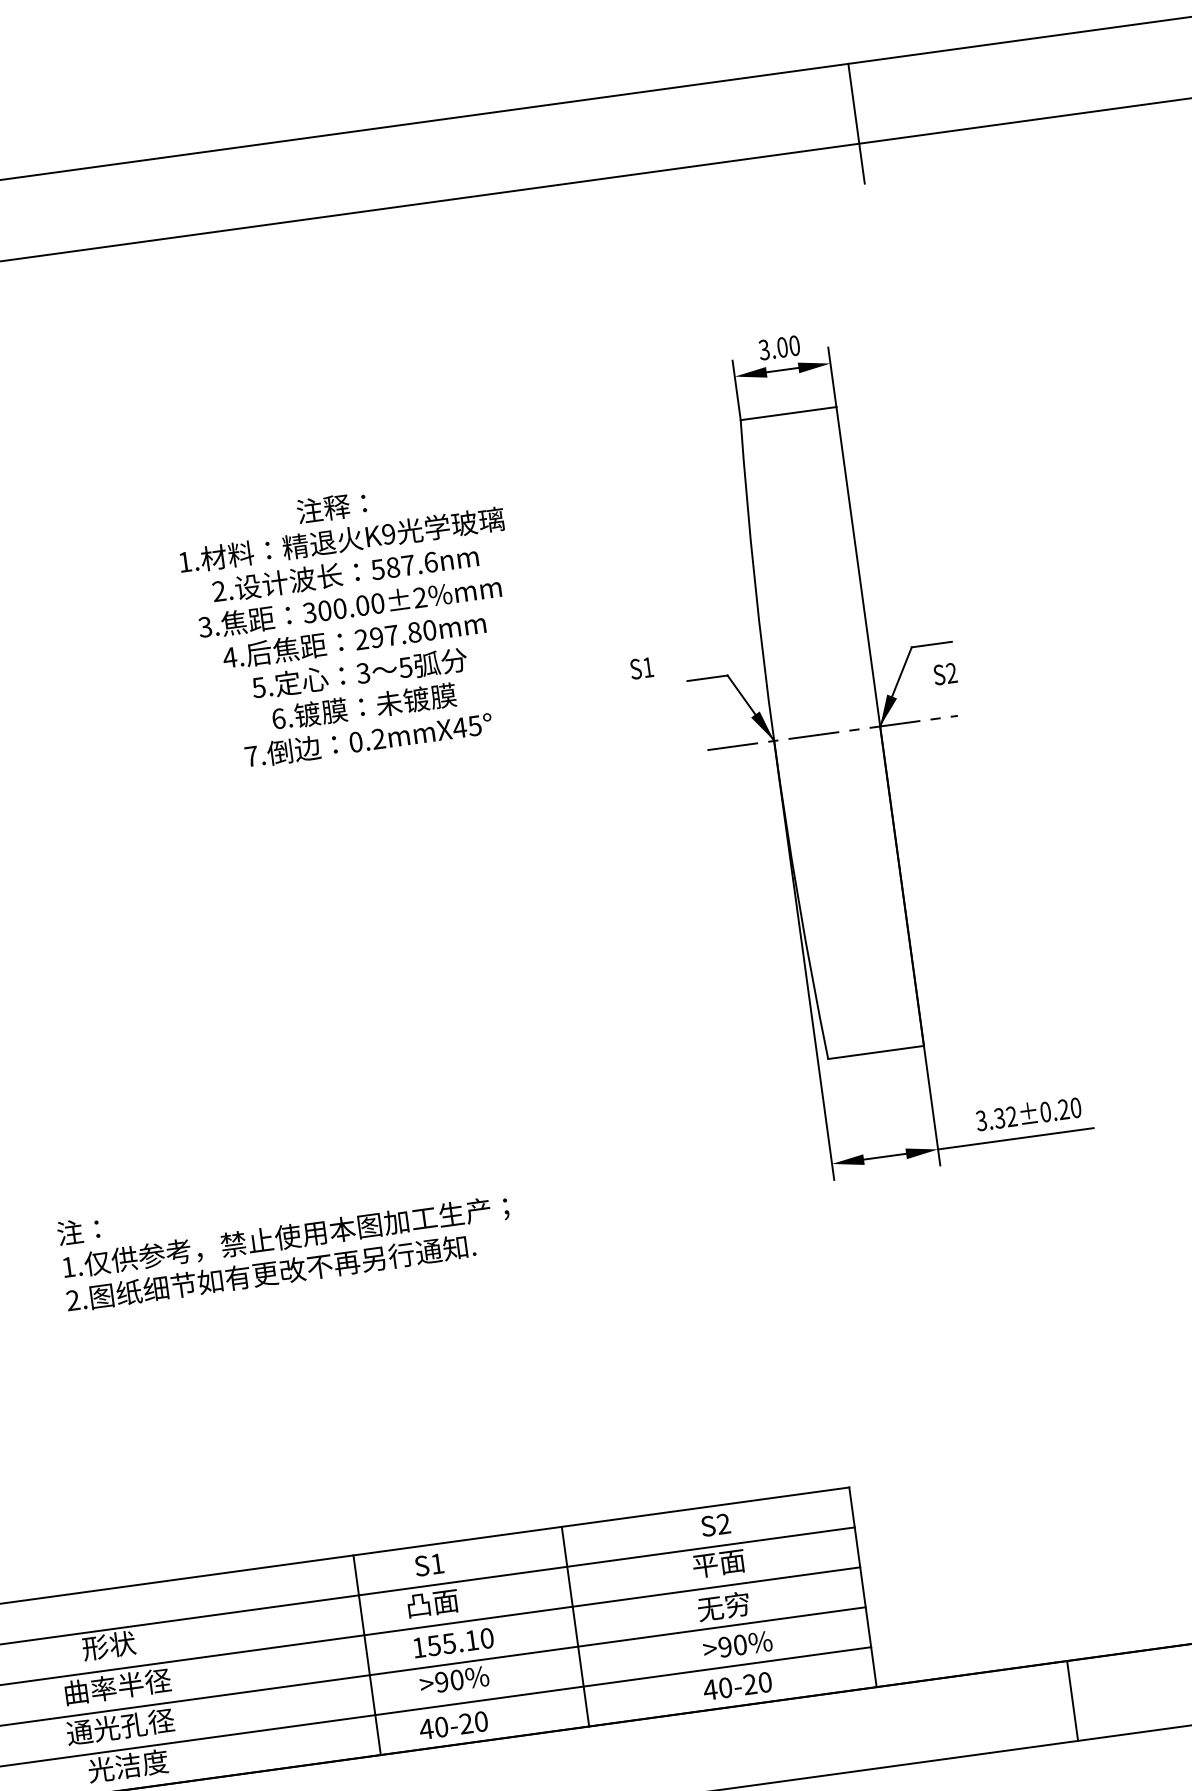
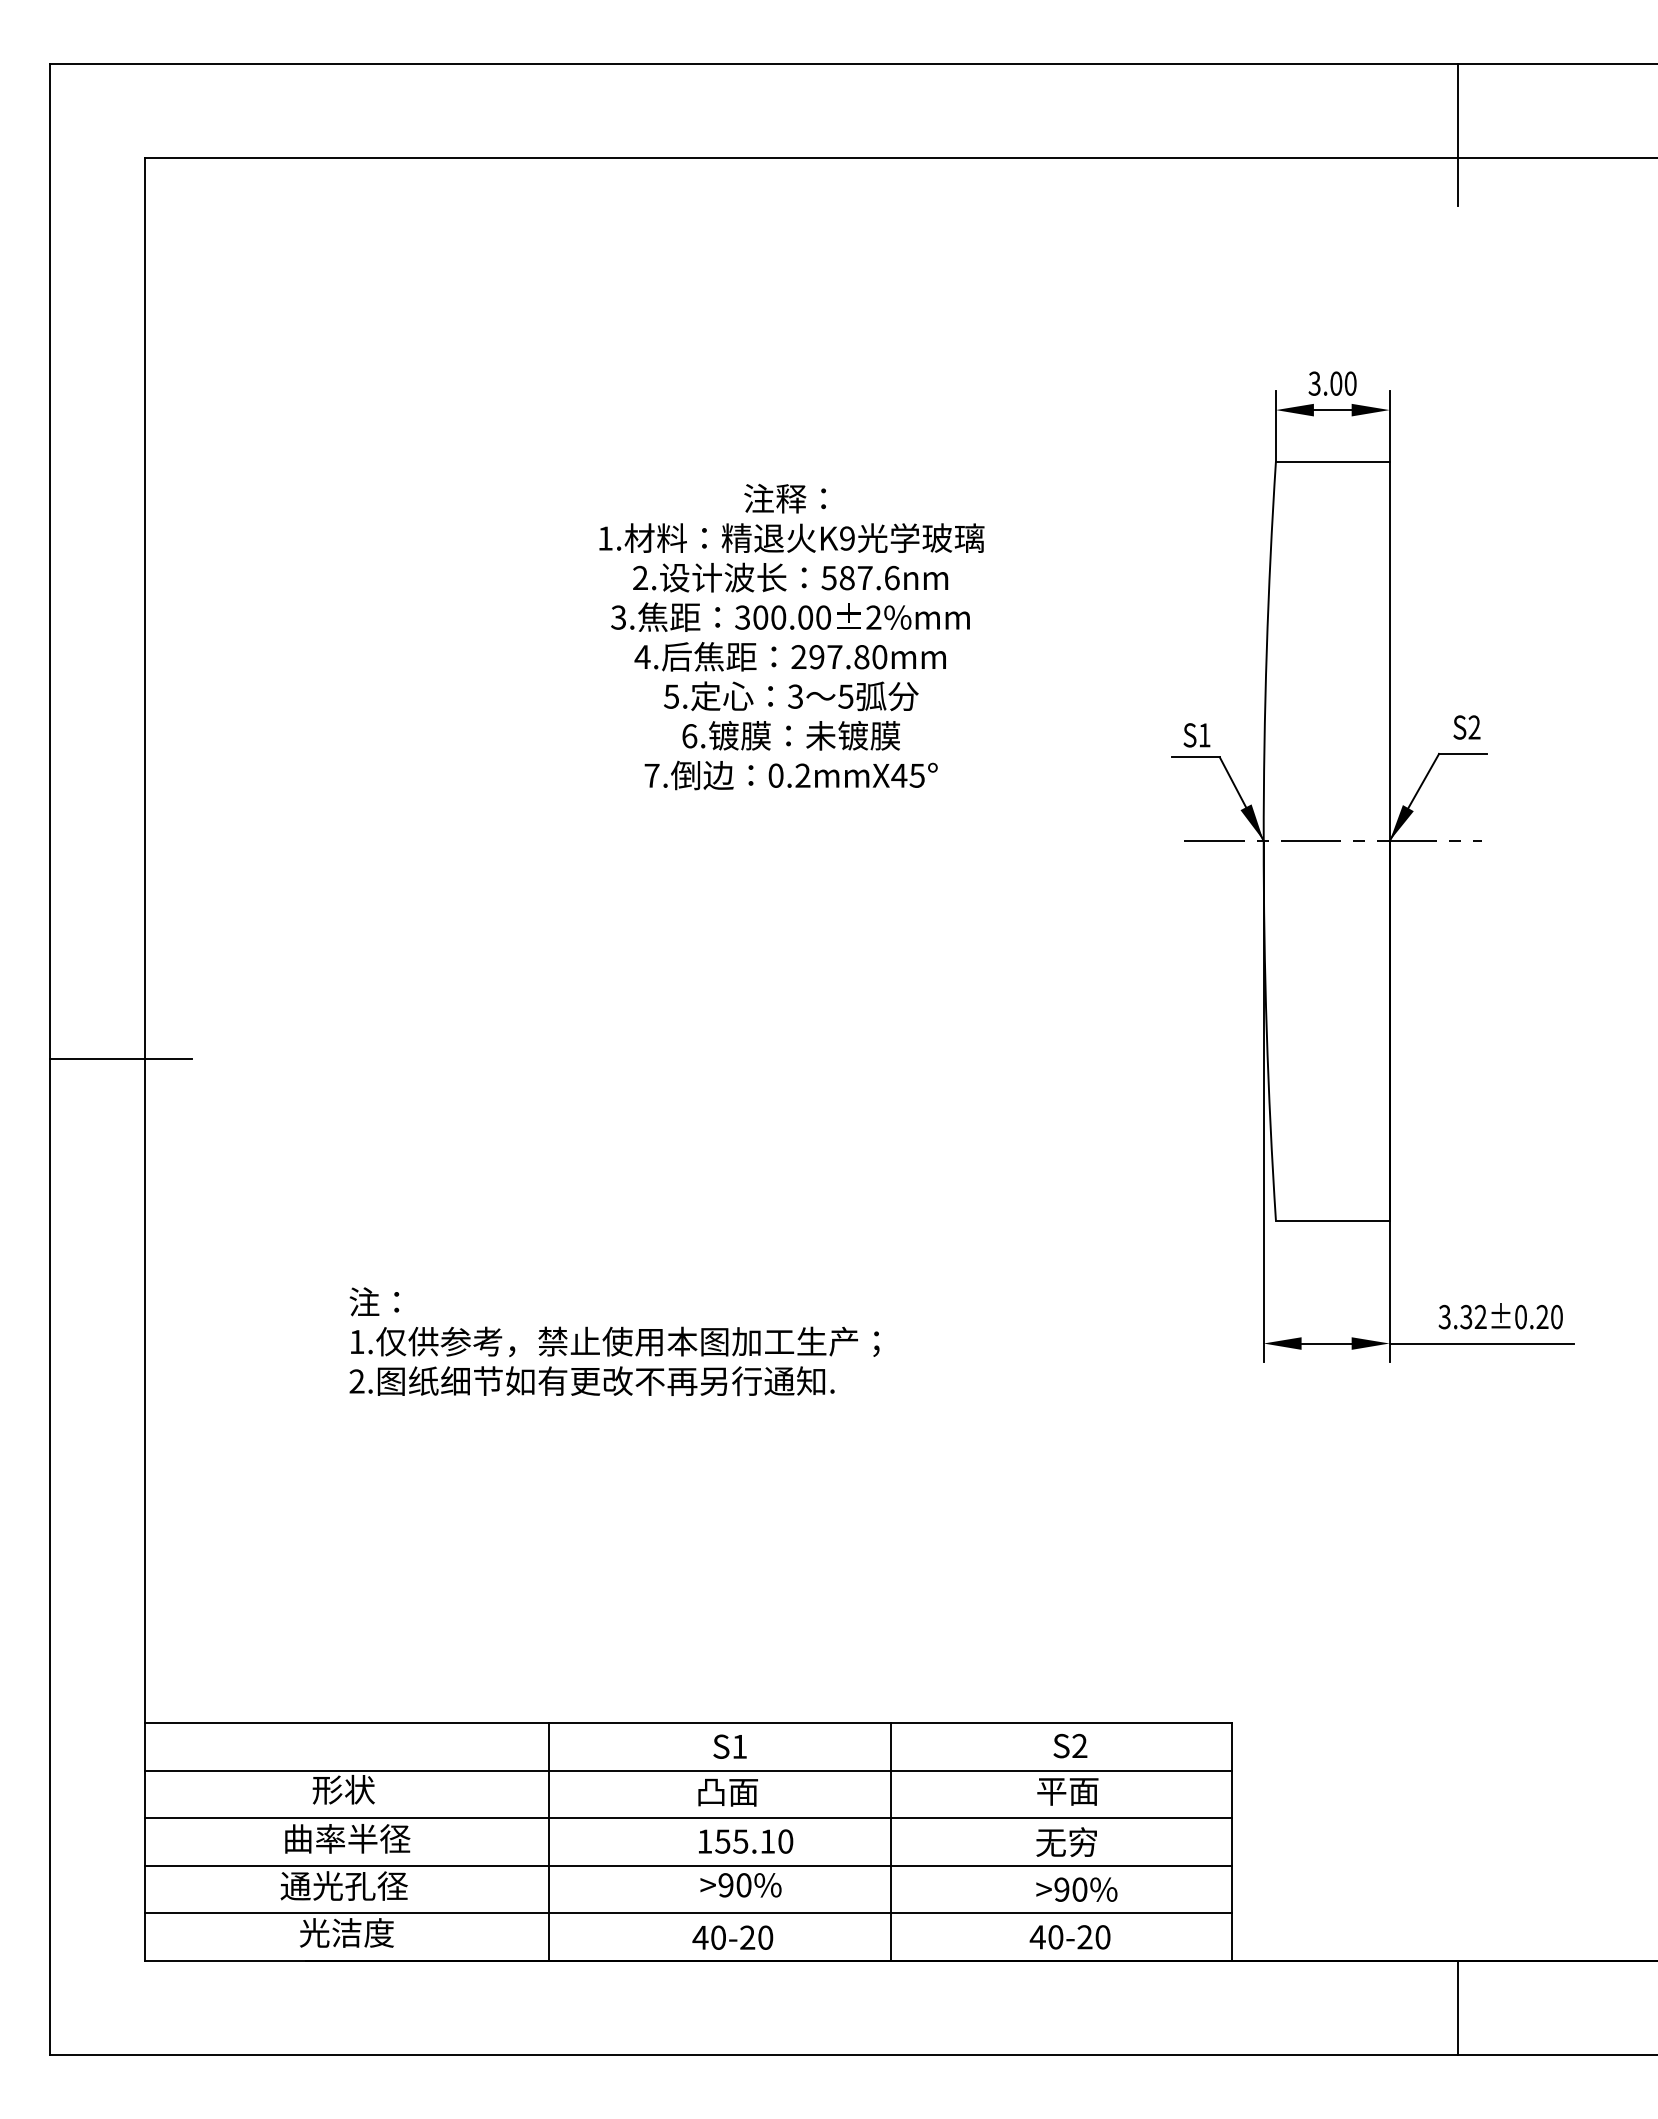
text: (641, 668) -> (1196, 735), moved
text: (944, 674) -> (1466, 727), moved
line: (367, 1654) -> (549, 1841), moved

